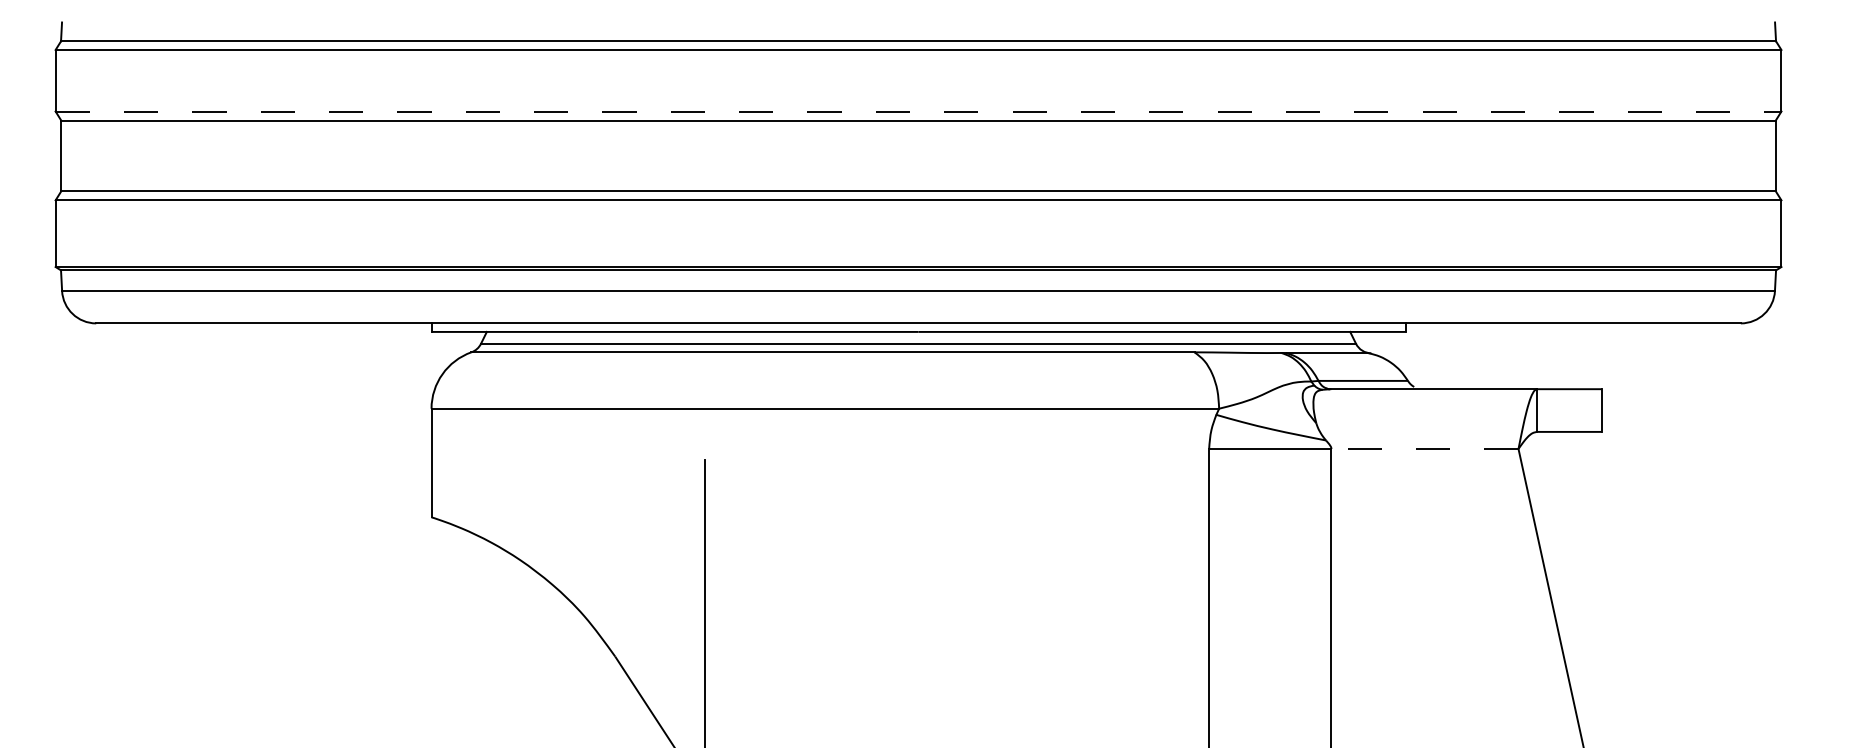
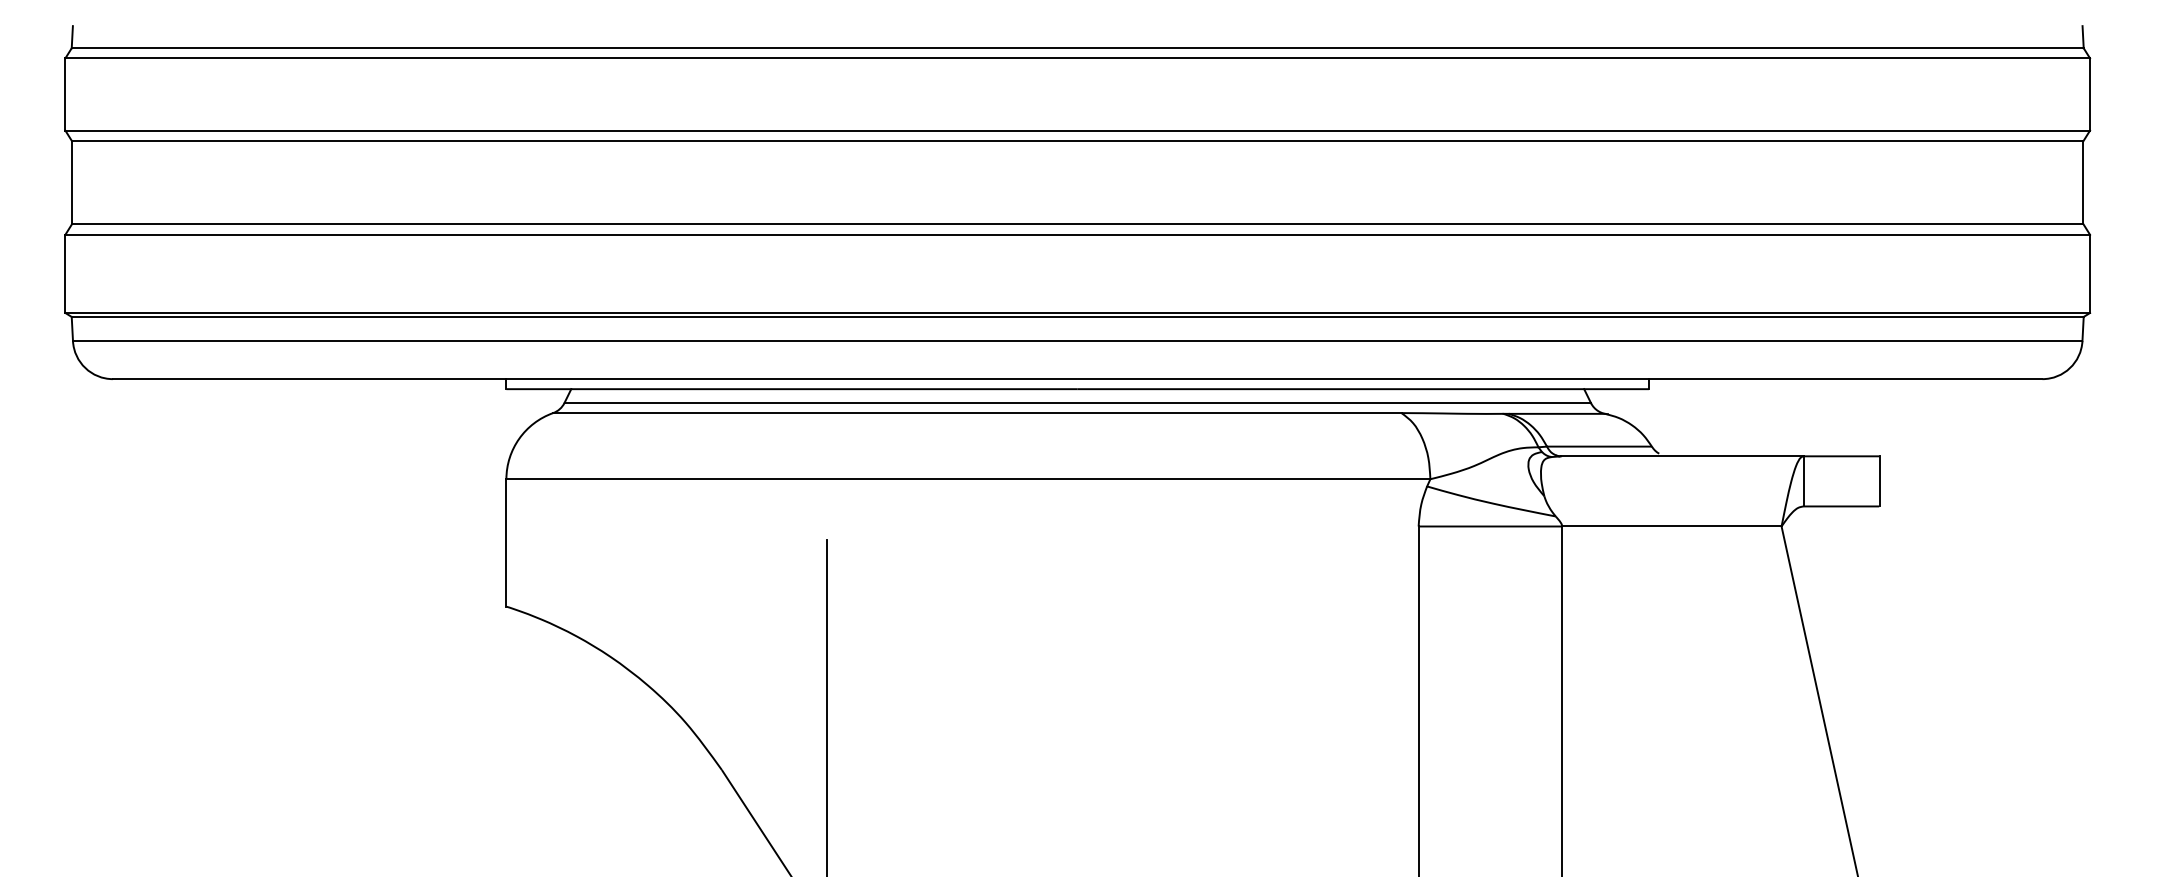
line: (919, 111) -> (1078, 130), dashed -> solid
line: (1424, 449) -> (1671, 526), dashed -> solid

